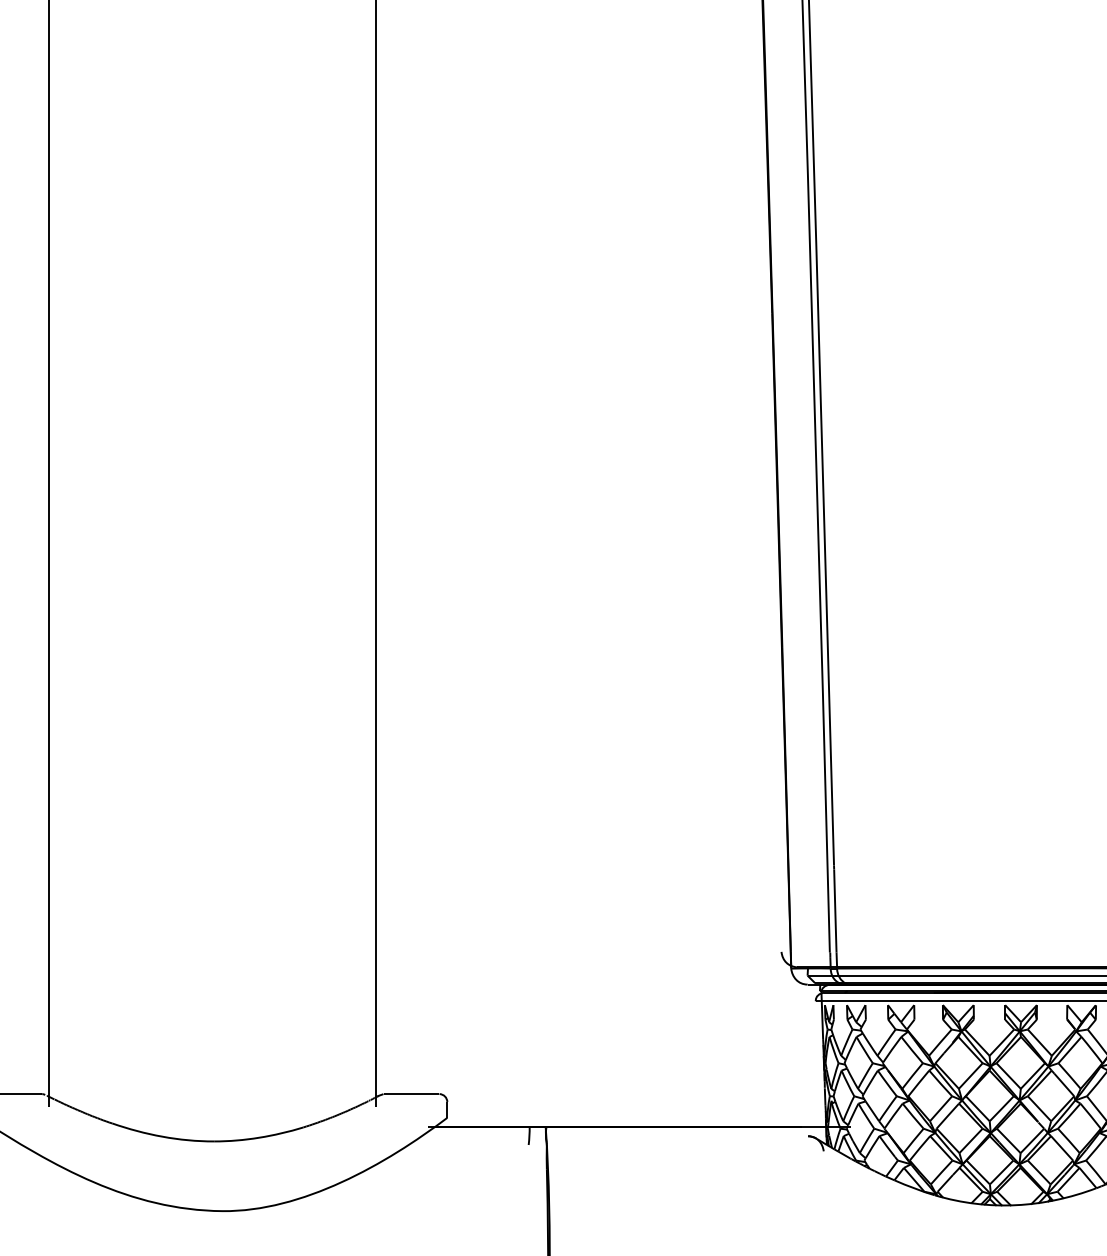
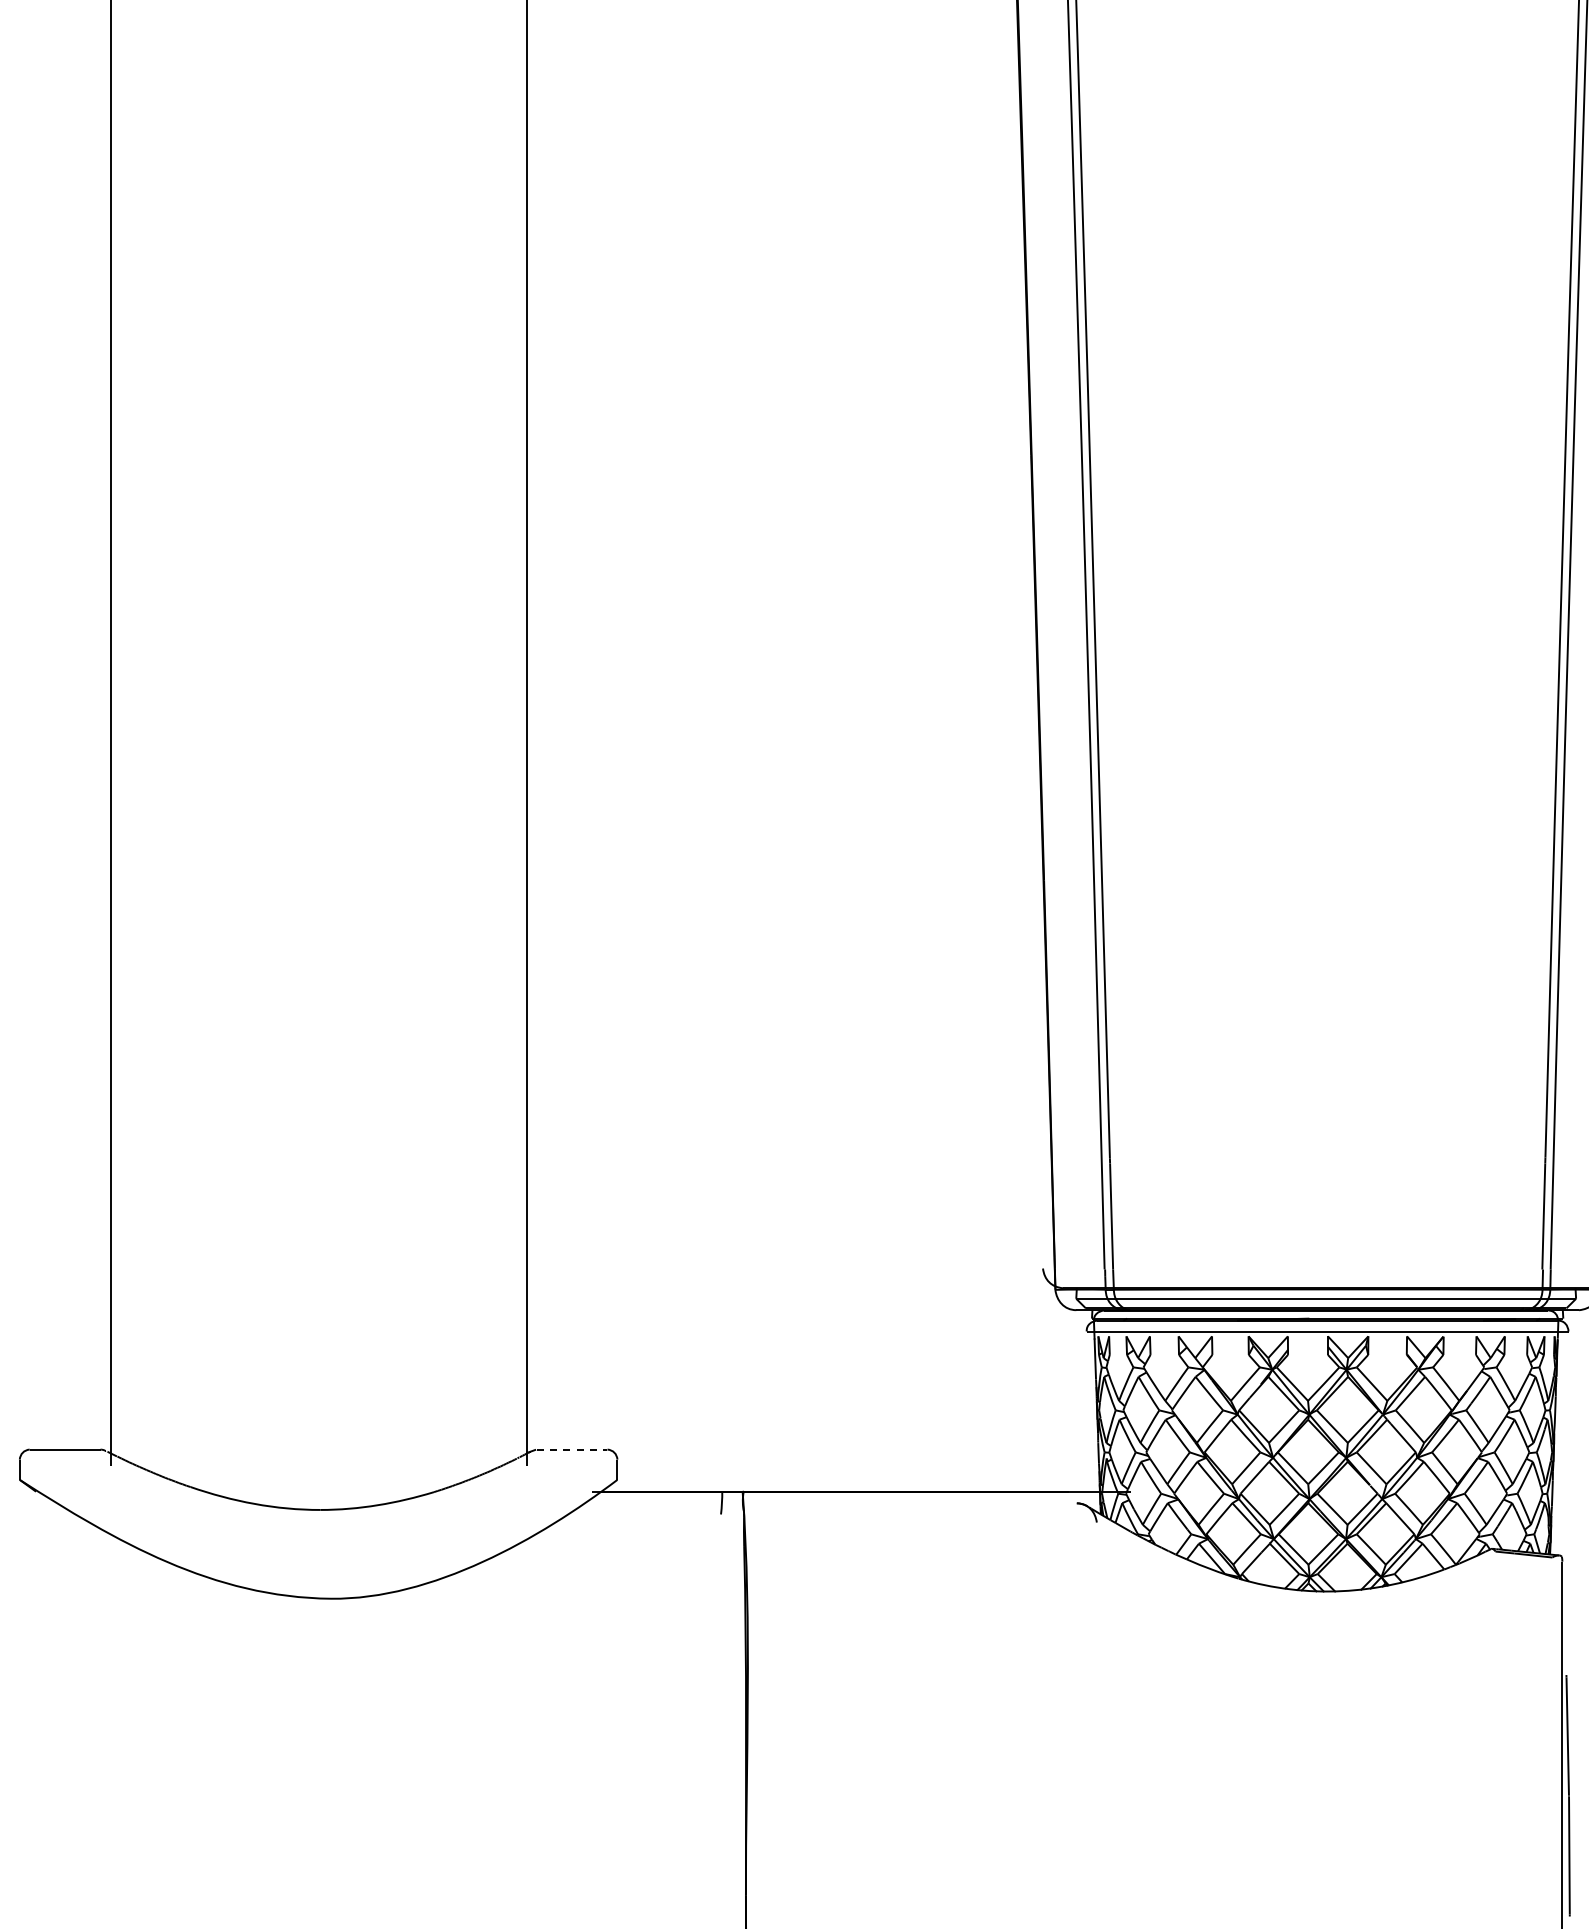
line: (412, 1093) -> (572, 1449), solid -> dashed

